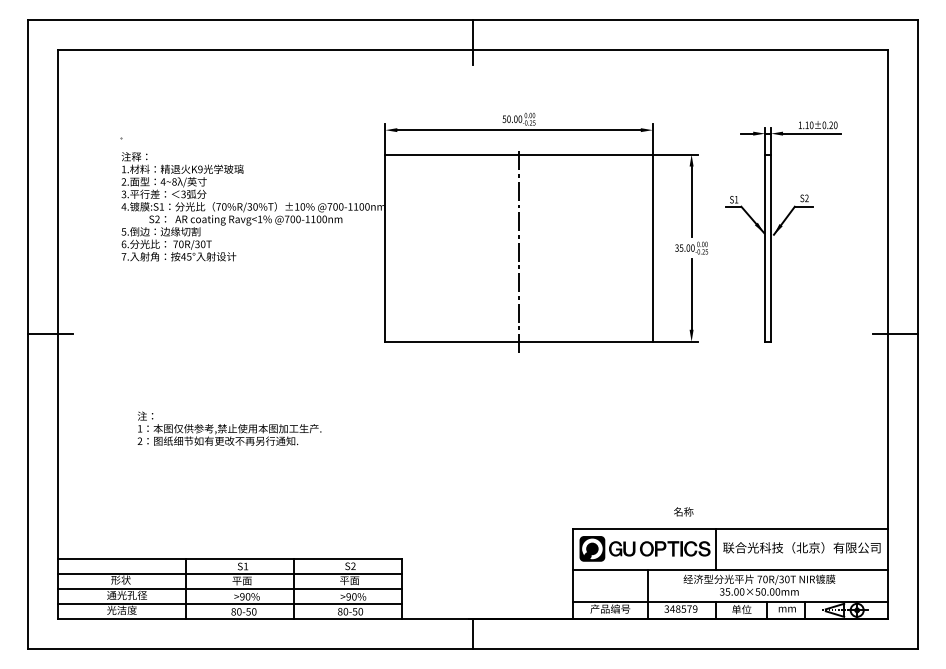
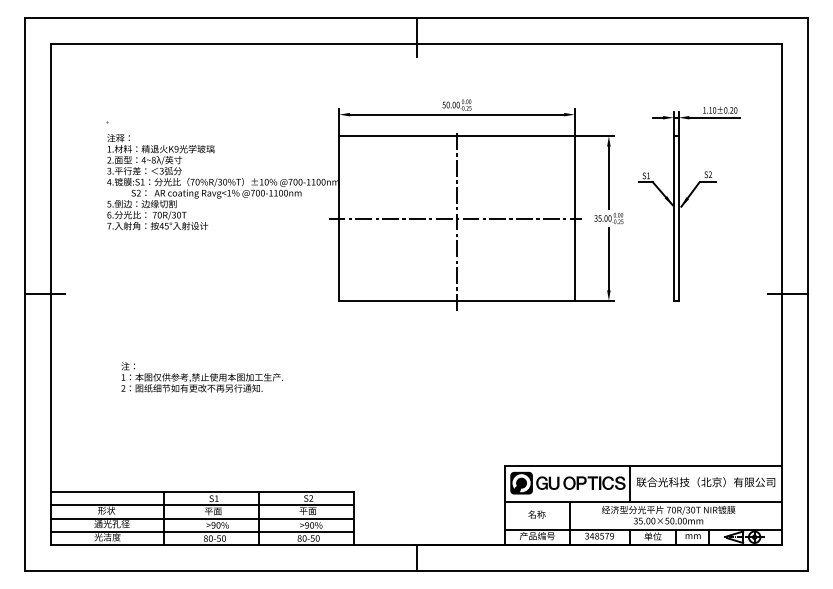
line: (516, 248) -> (454, 218), added
text: (683, 511) -> (536, 514), moved

